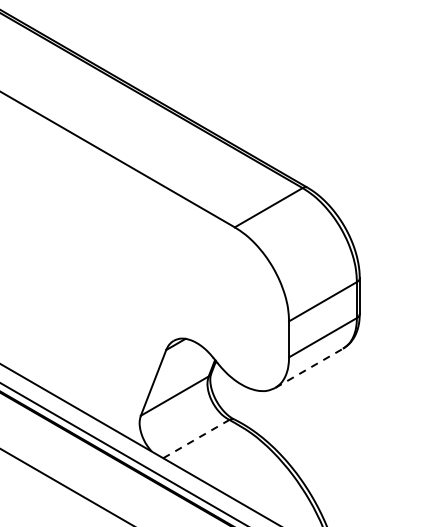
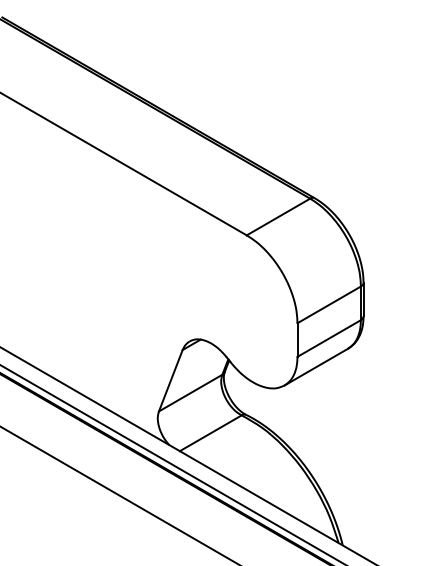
line: (309, 368) -> (316, 367), dashed -> solid
line: (196, 439) -> (210, 433), dashed -> solid

